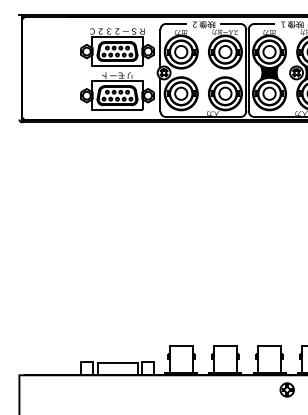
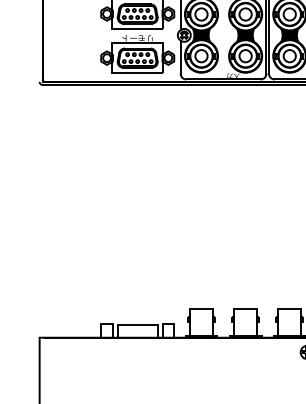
fill: (181, 72) -> (201, 34), added
fill: (225, 72) -> (245, 34), added

